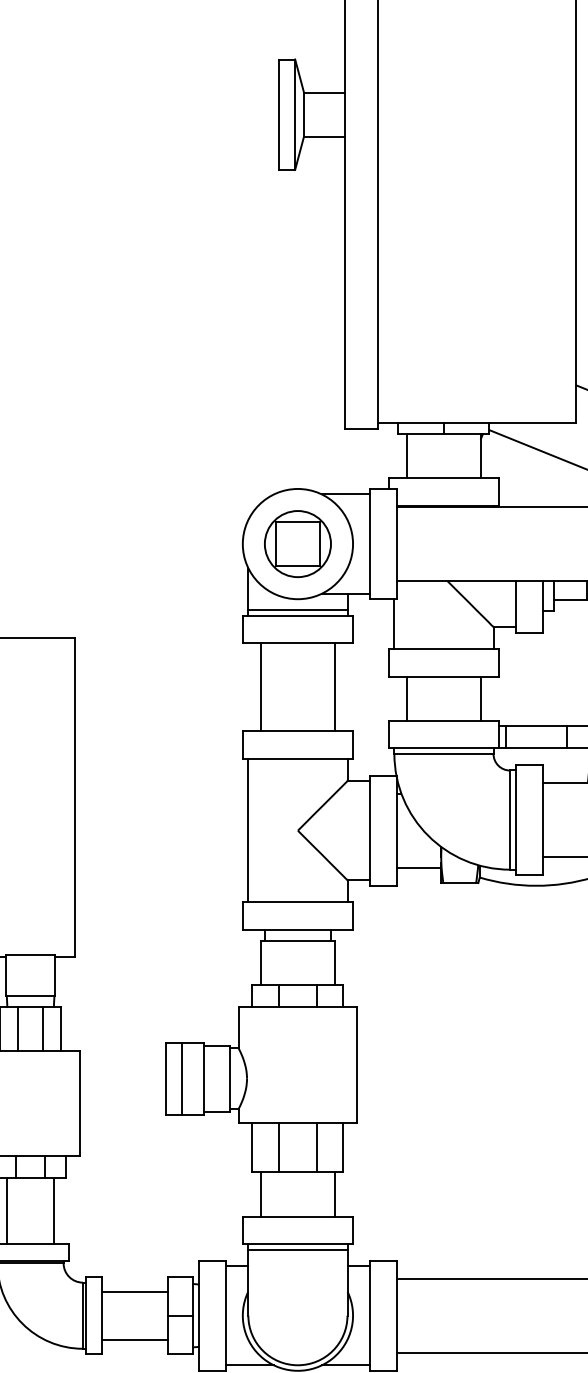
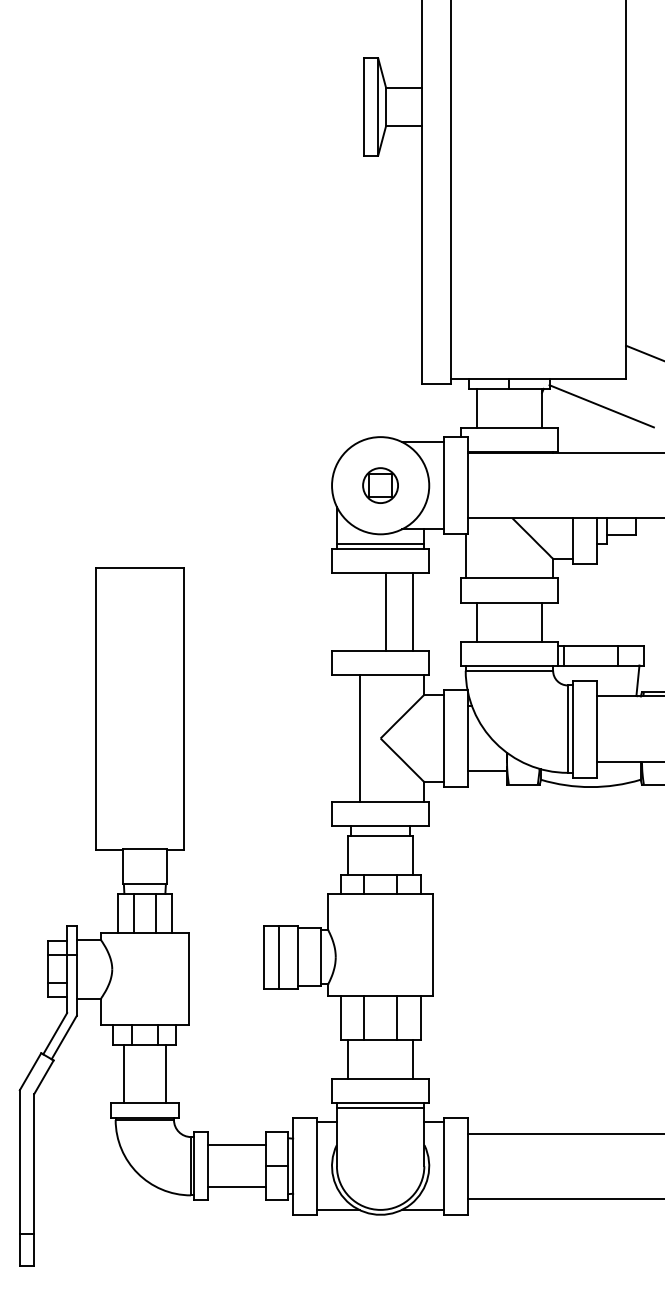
part: (297, 543) -> (380, 485), size x0.6
line: (260, 686) -> (385, 611), moved
line: (247, 830) -> (359, 738), moved

